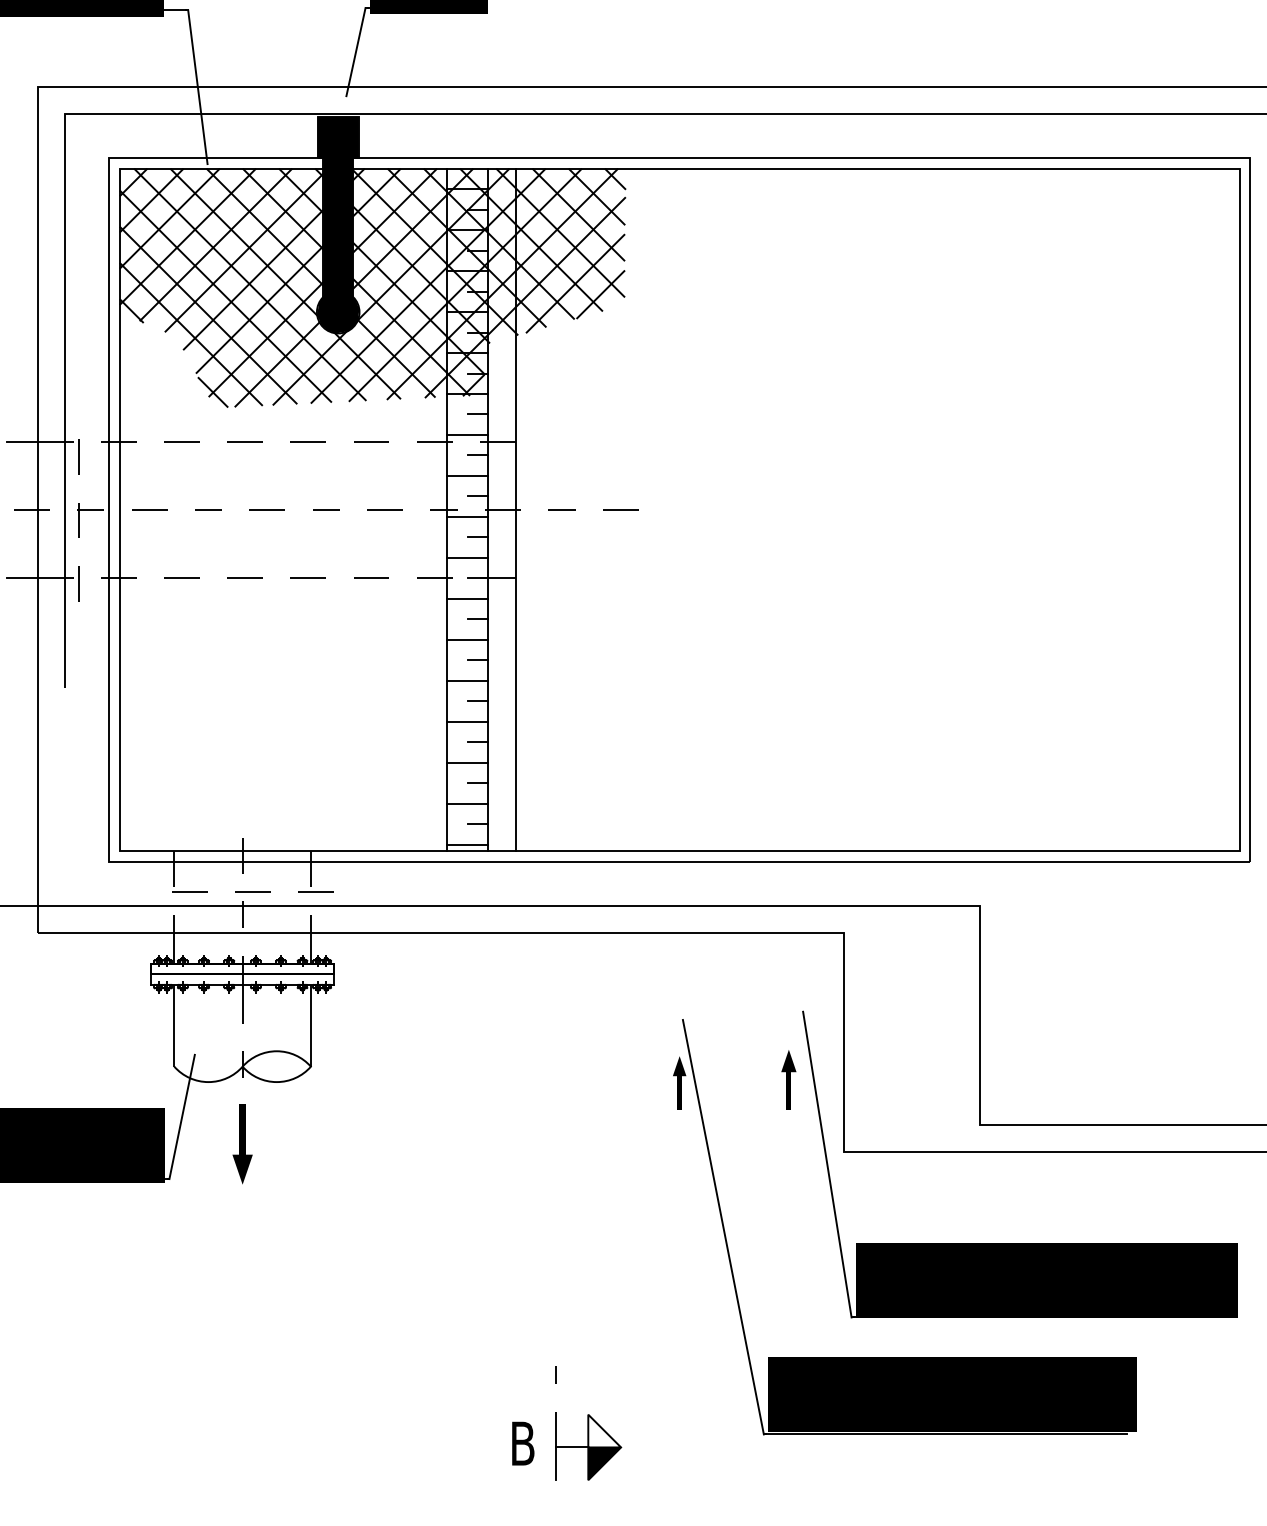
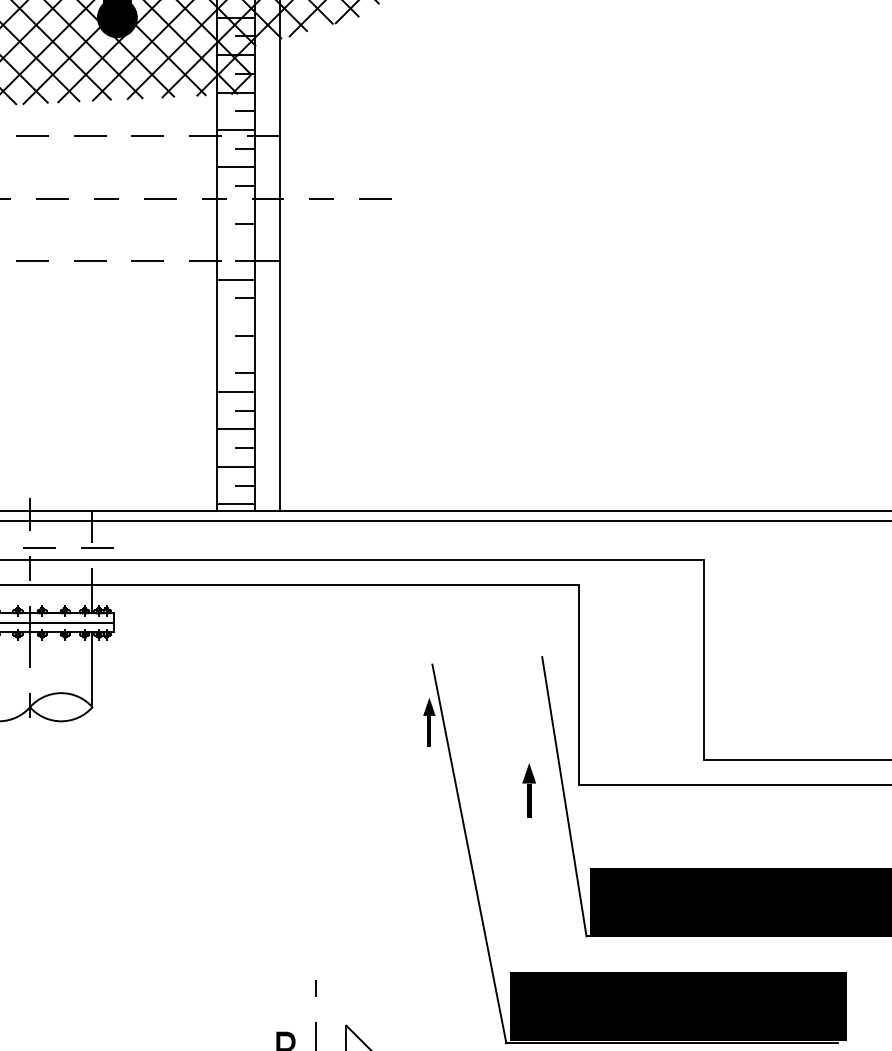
line: (467, 516) -> (235, 204), removed
line: (467, 557) -> (235, 241), removed
line: (467, 639) -> (235, 316), removed
line: (467, 680) -> (235, 354), removed
part: (788, 1079) -> (528, 790), moved
part: (242, 1144) -> (29, 778), removed

